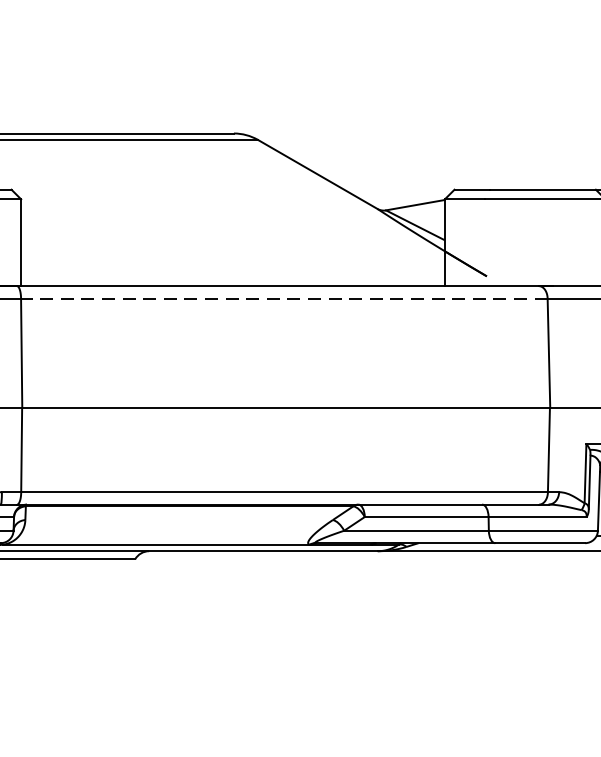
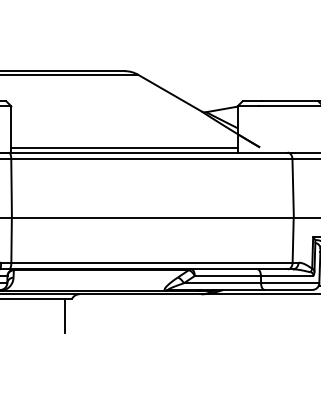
line: (233, 278) -> (124, 148), added
line: (283, 298) -> (151, 159), dashed -> solid
line: (120, 591) -> (64, 315), added

